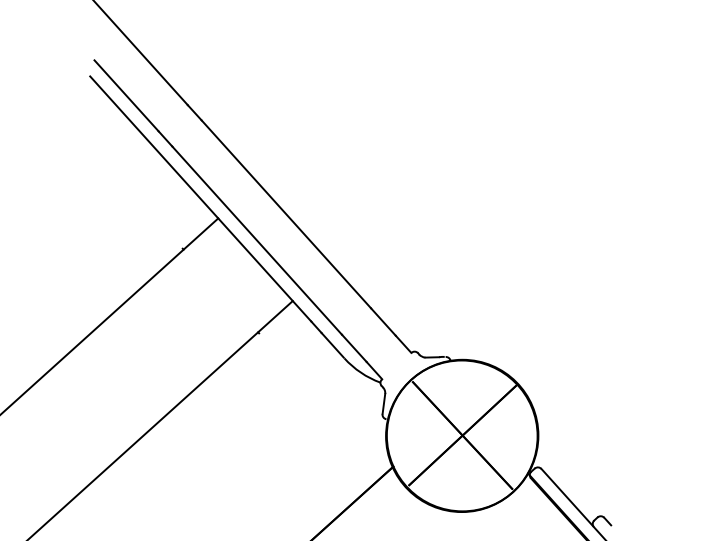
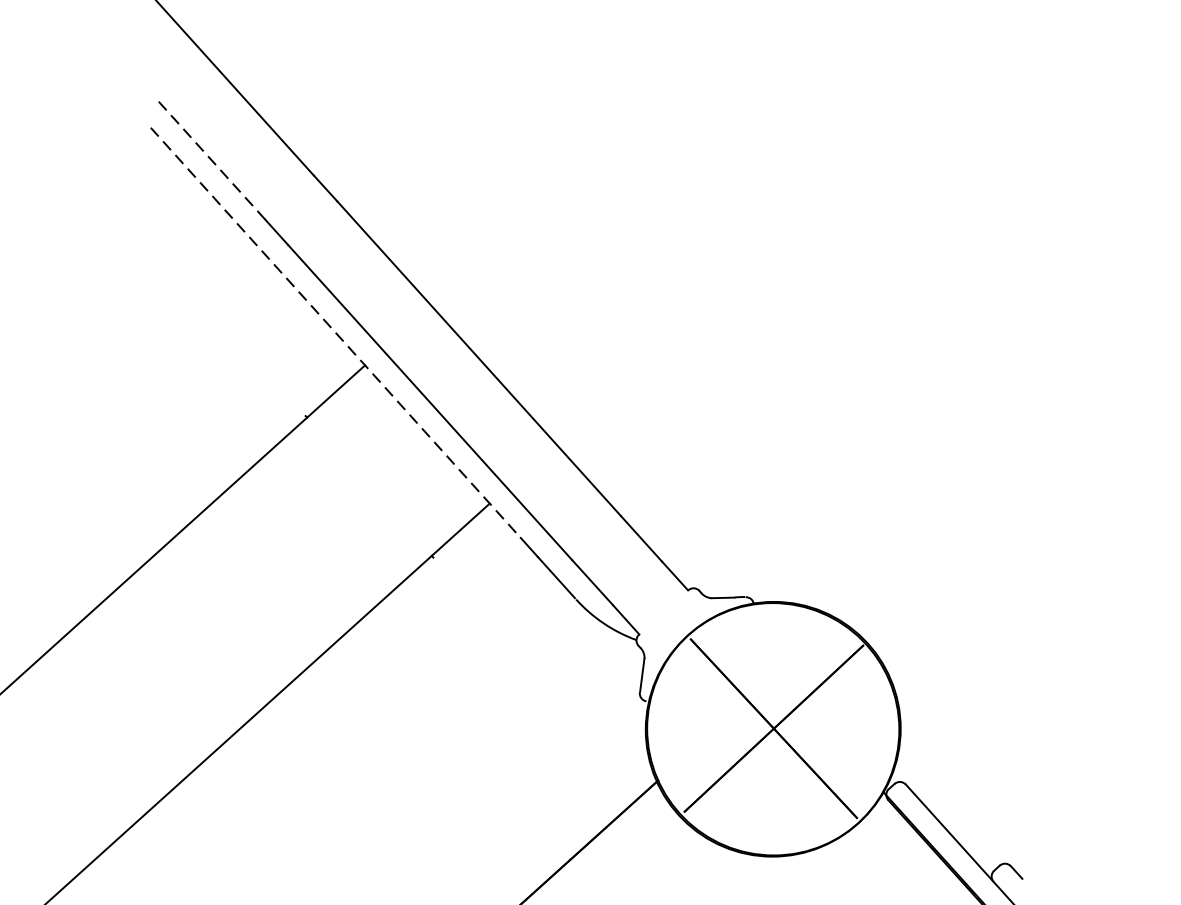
line: (126, 95) -> (211, 159), solid -> dashed
line: (201, 199) -> (337, 333), solid -> dashed

